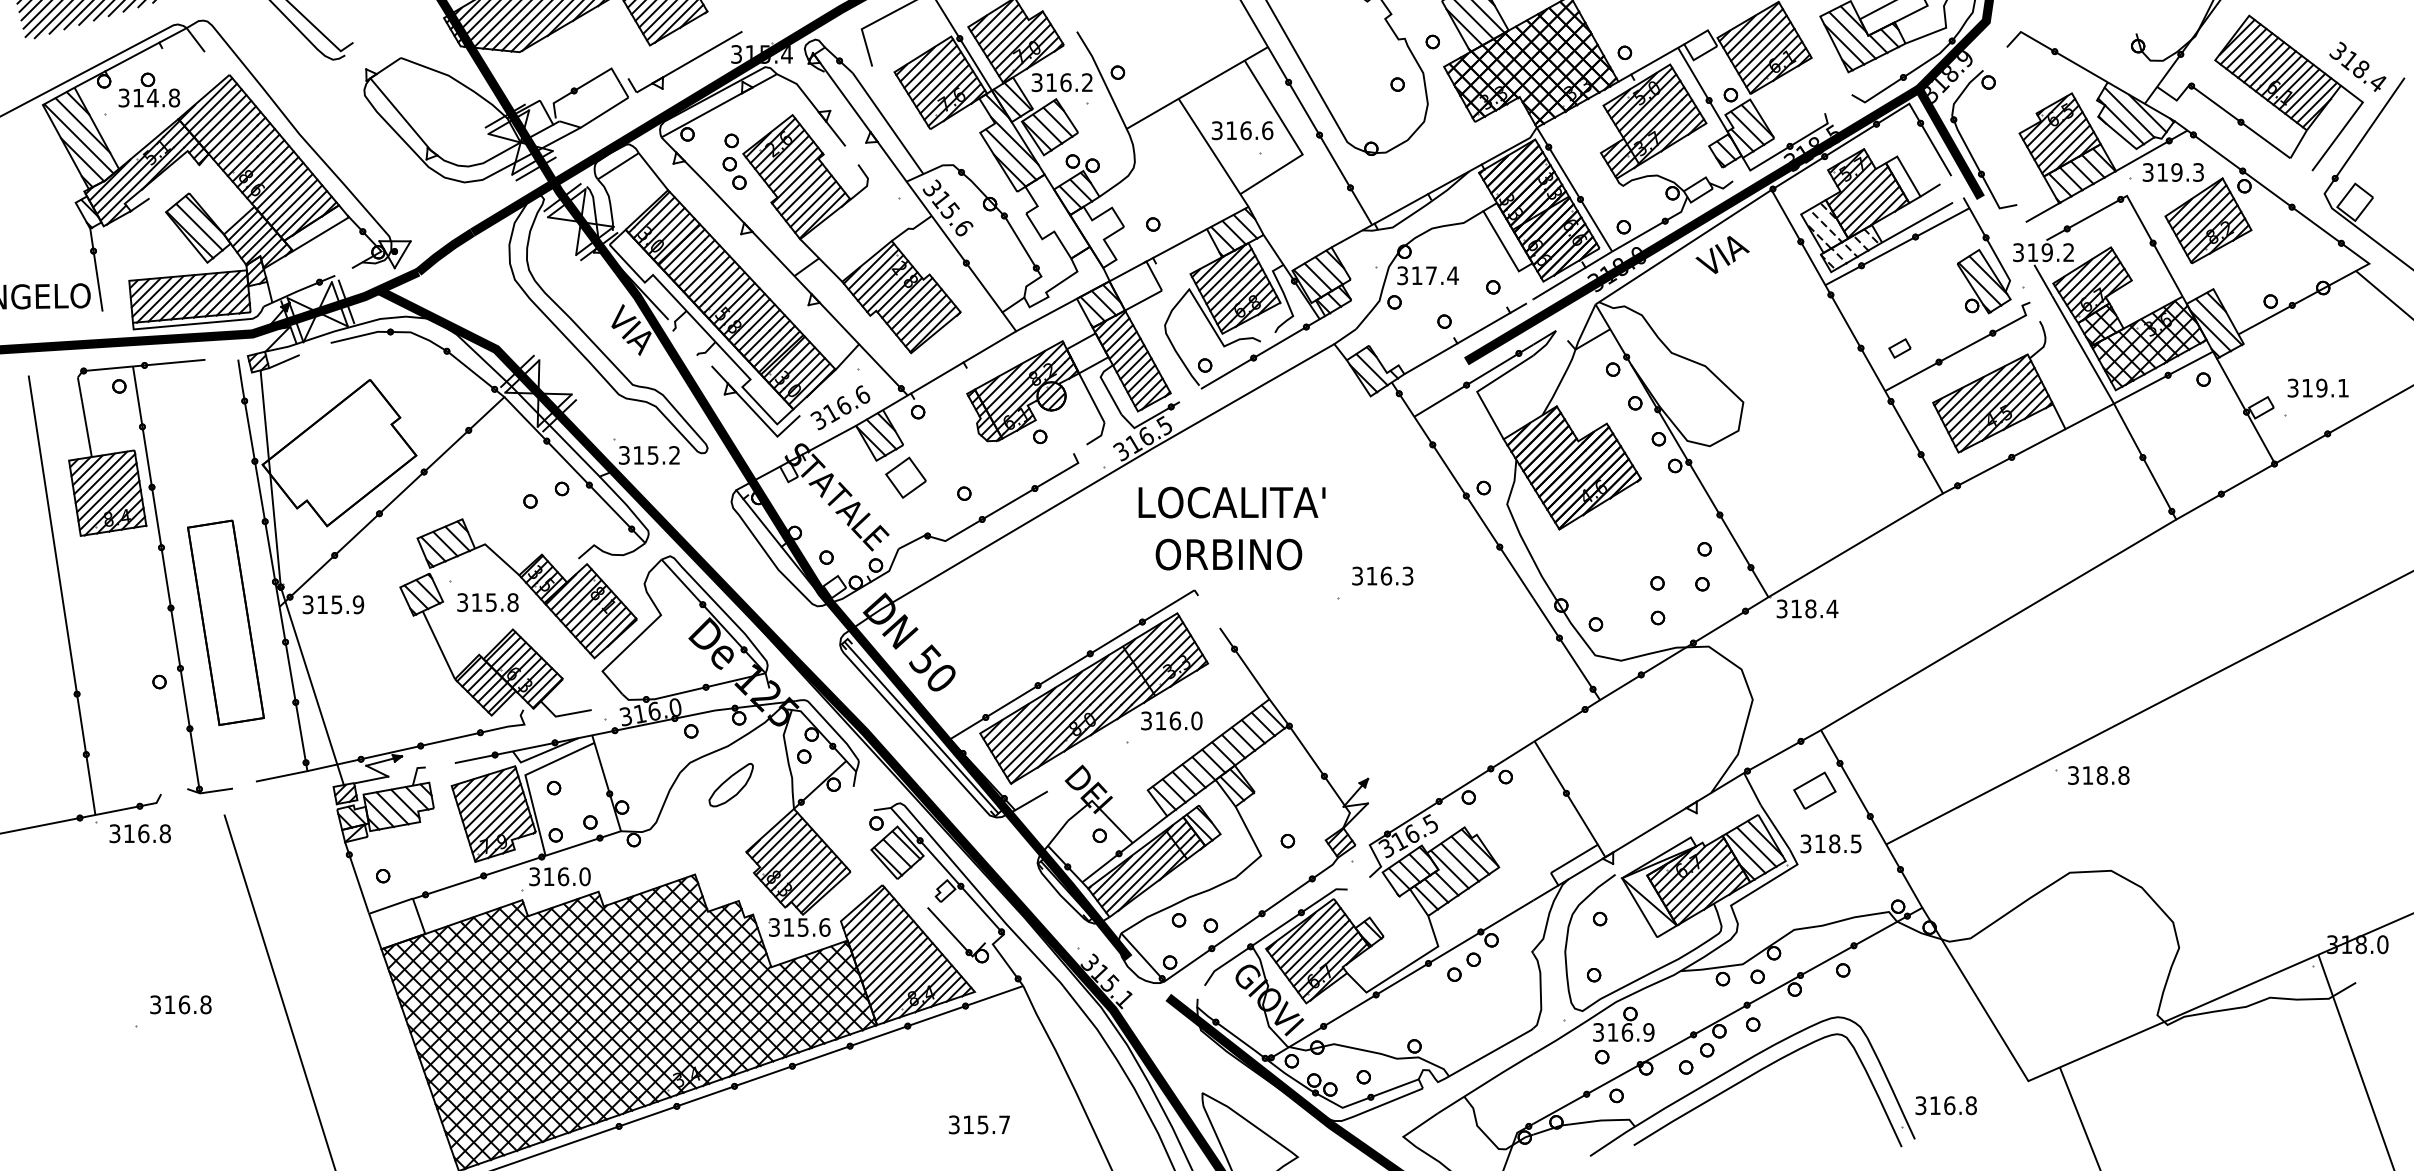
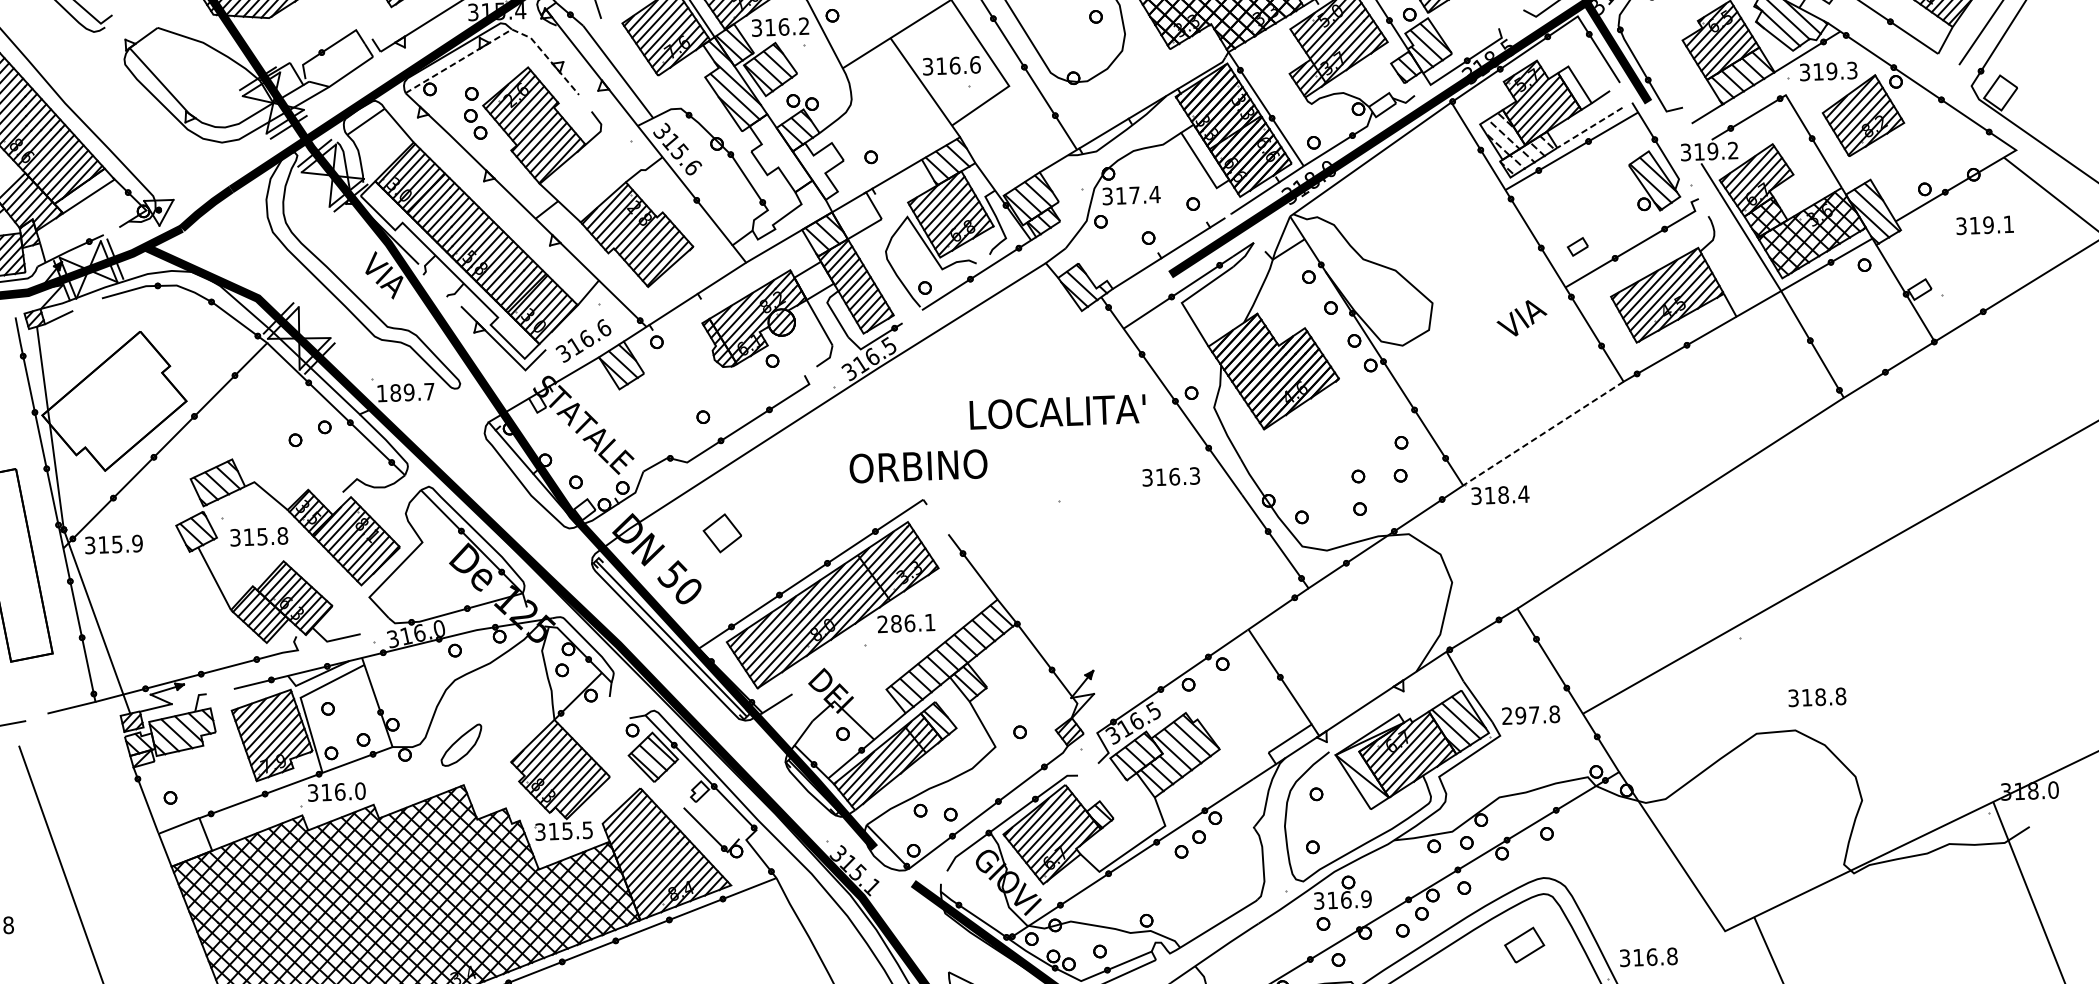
line: (765, 80) -> (501, 35), solid -> dashed
line: (1917, 222) -> (1589, 127), solid -> dashed
text: (1722, 254) -> (1521, 317), moved
text: (2317, 387) -> (1984, 224), moved
text: (649, 455) -> (405, 392), 315.2 -> 189.7
part: (905, 477) -> (721, 533), moved
text: (1231, 502) -> (1057, 411), moved
line: (1855, 545) -> (1543, 433), solid -> dashed
text: (1228, 554) -> (918, 466), moved
text: (1382, 575) -> (1170, 476), moved
text: (1171, 720) -> (906, 623), 316.0 -> 286.1
text: (2098, 775) -> (1817, 697), moved
part: (730, 785) -> (460, 745), moved
part: (1814, 790) -> (1524, 944), moved
text: (1830, 843) -> (1530, 714), 318.5 -> 297.8
text: (824, 927) -> (587, 830), 315.6 -> 315.5

